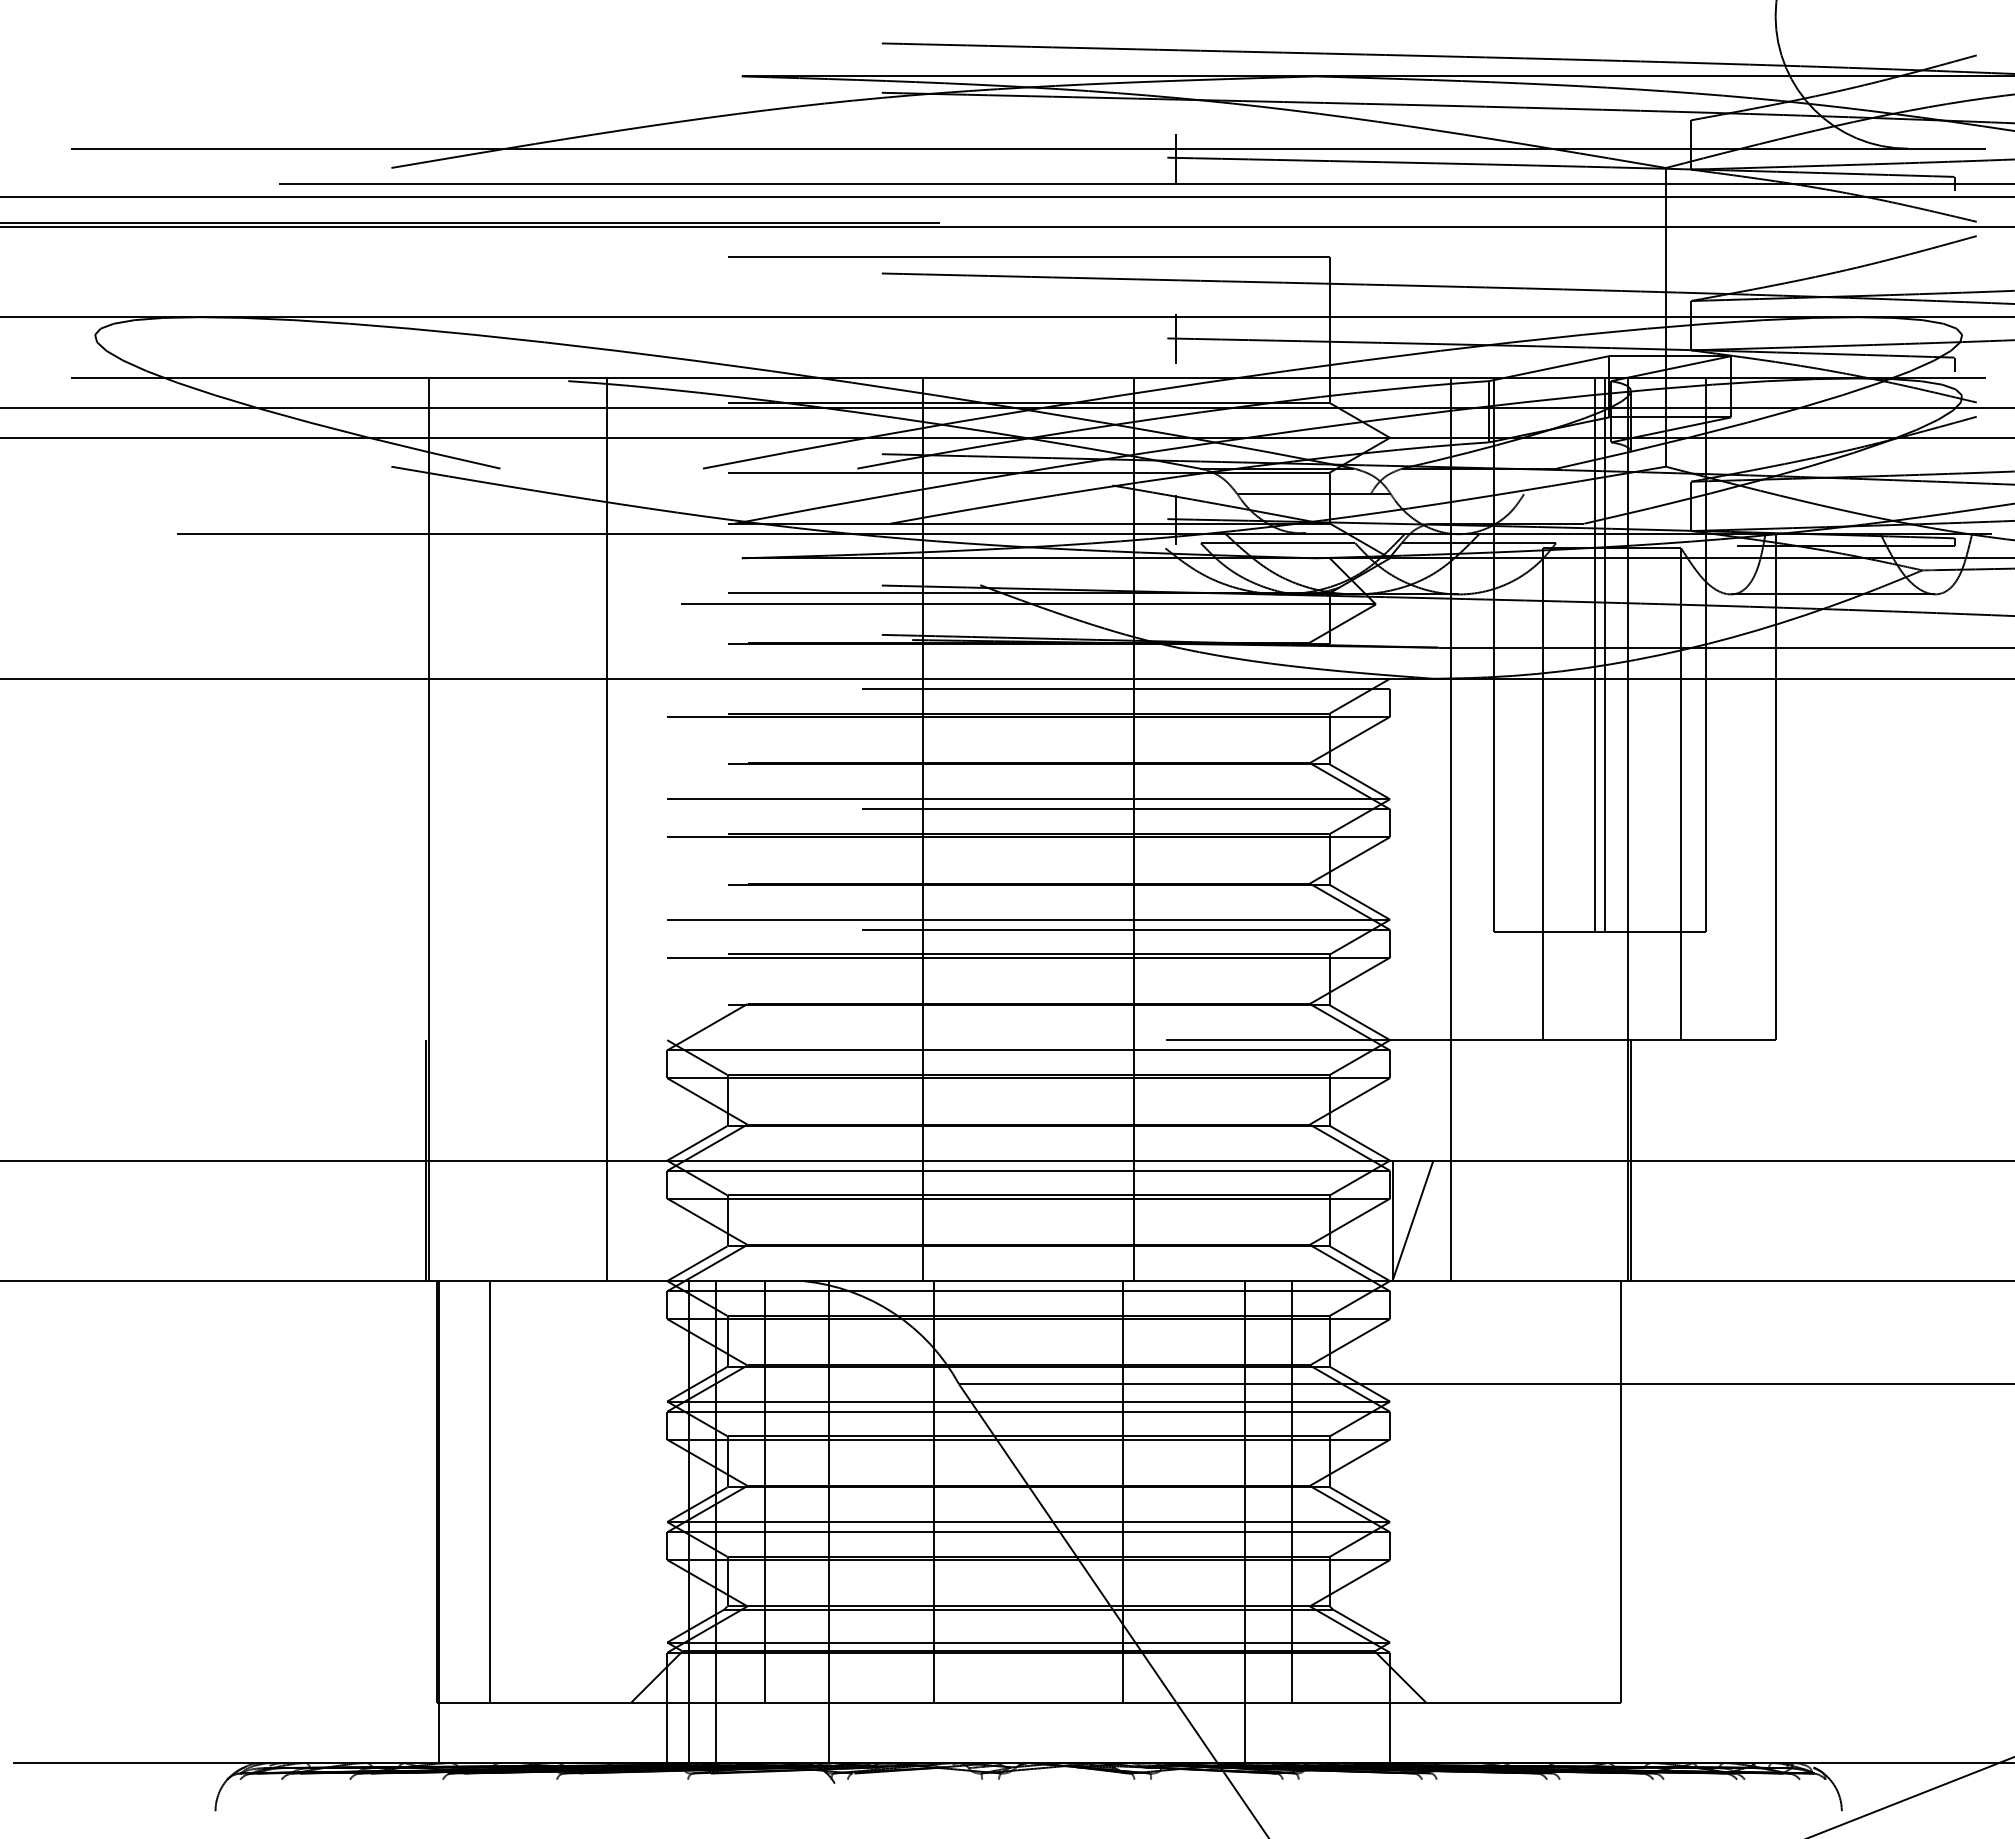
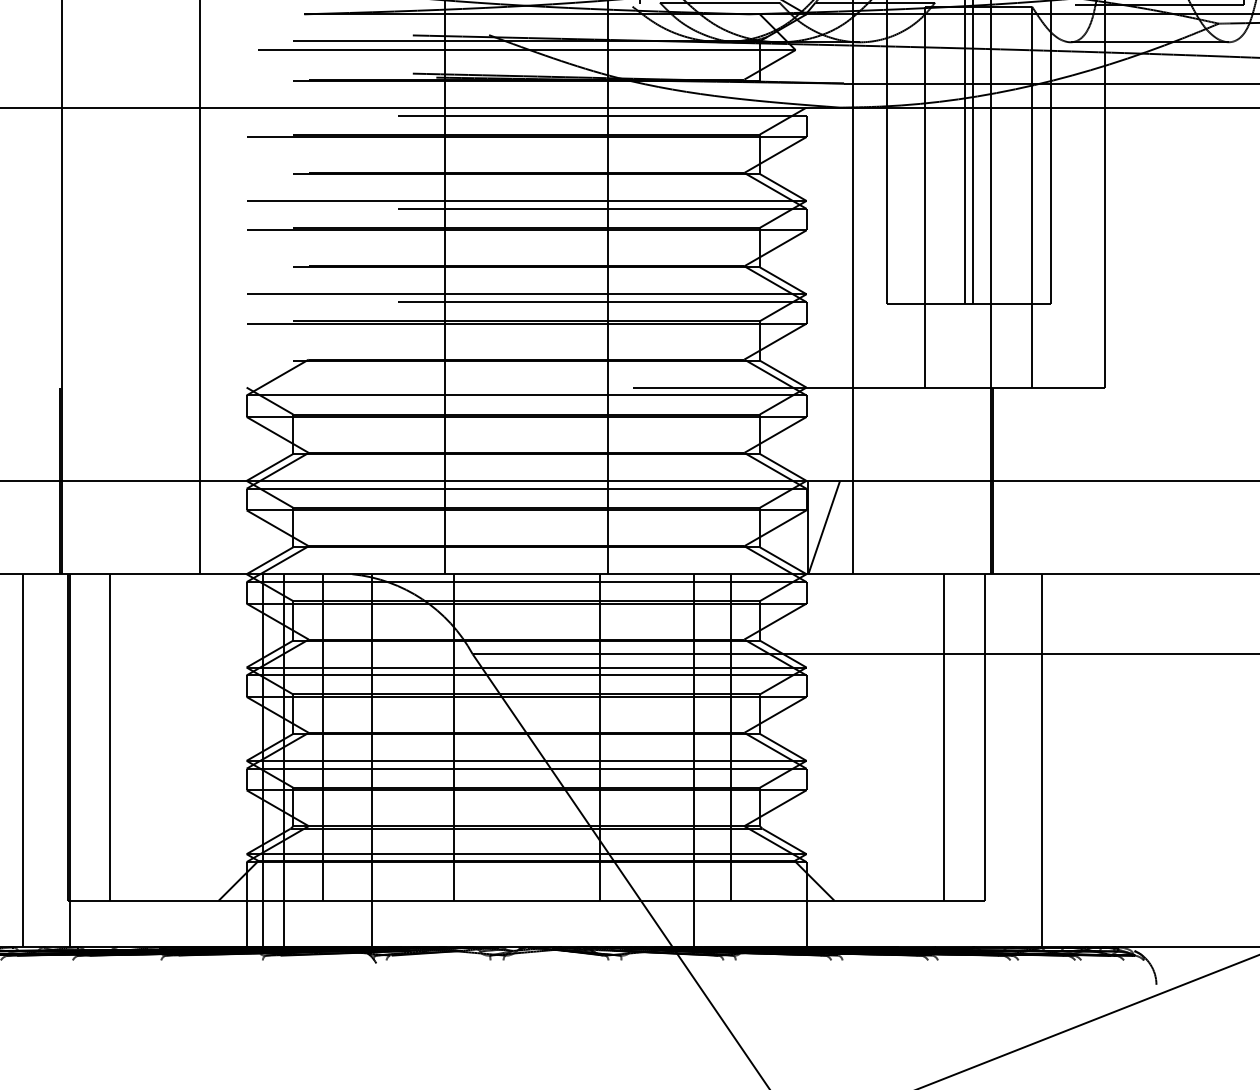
line: (1567, 1491) -> (943, 737), added
line: (378, 1522) -> (22, 761), added
line: (1694, 1522) -> (1042, 761), added

